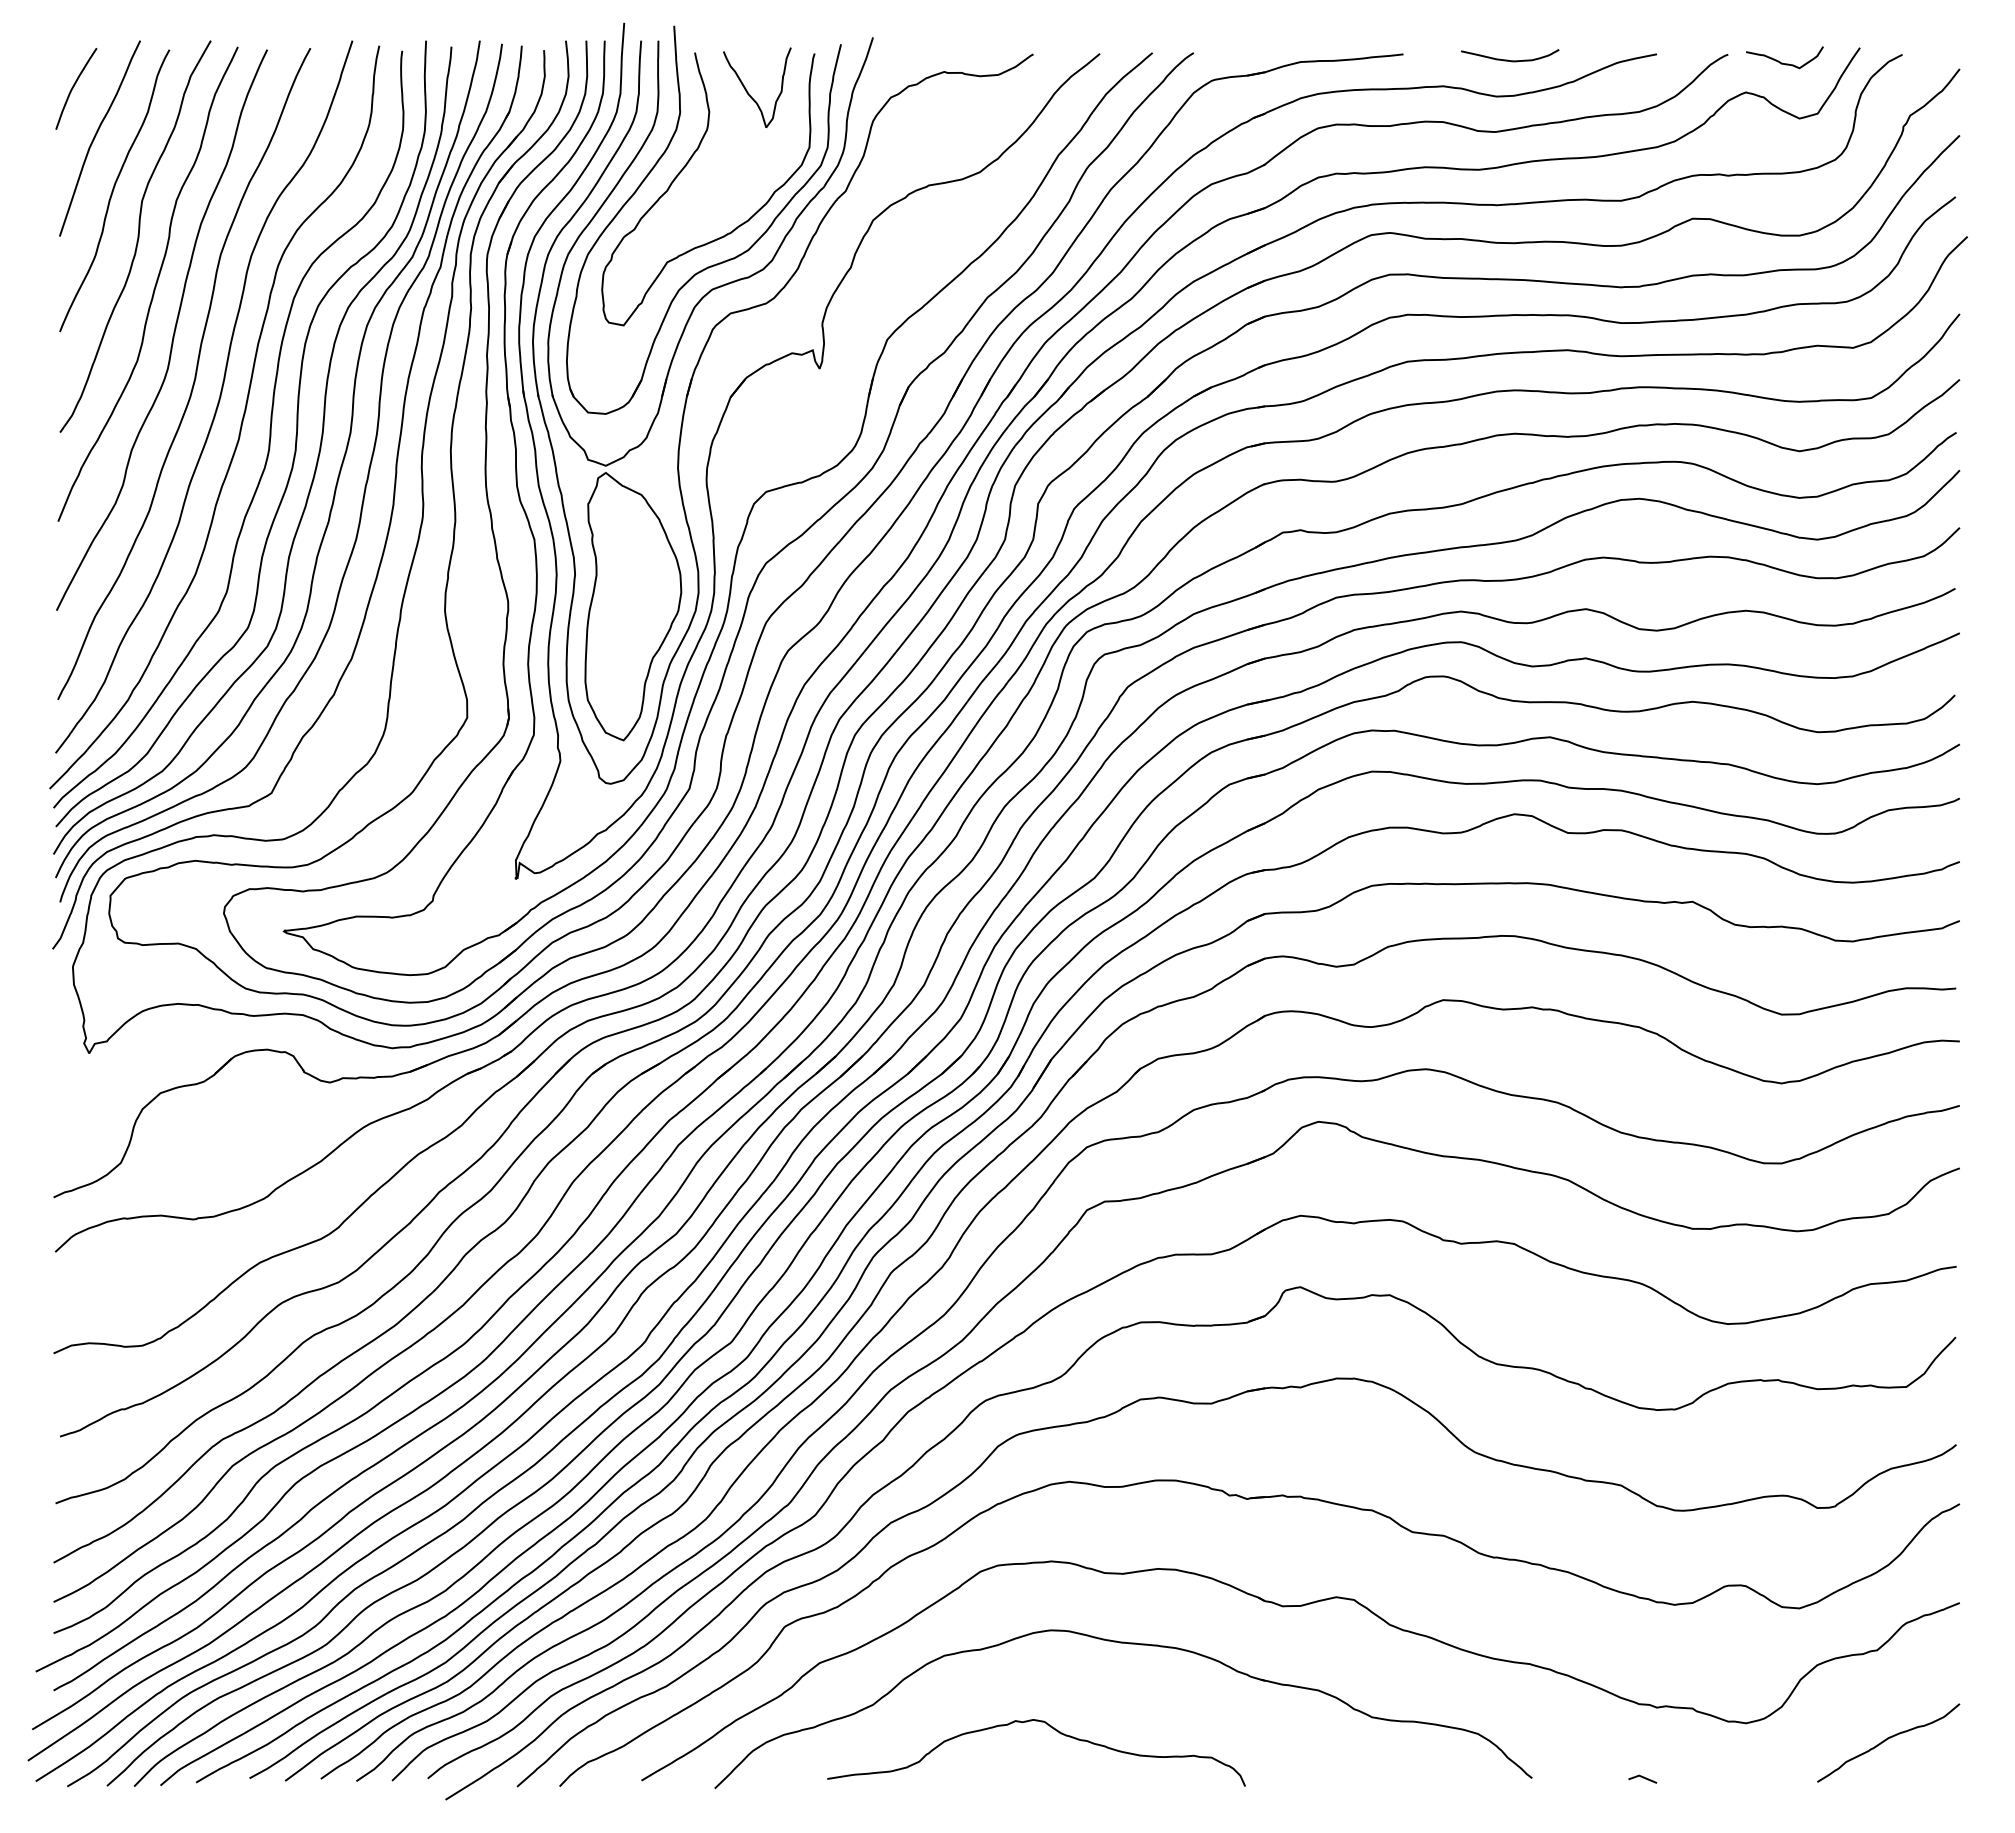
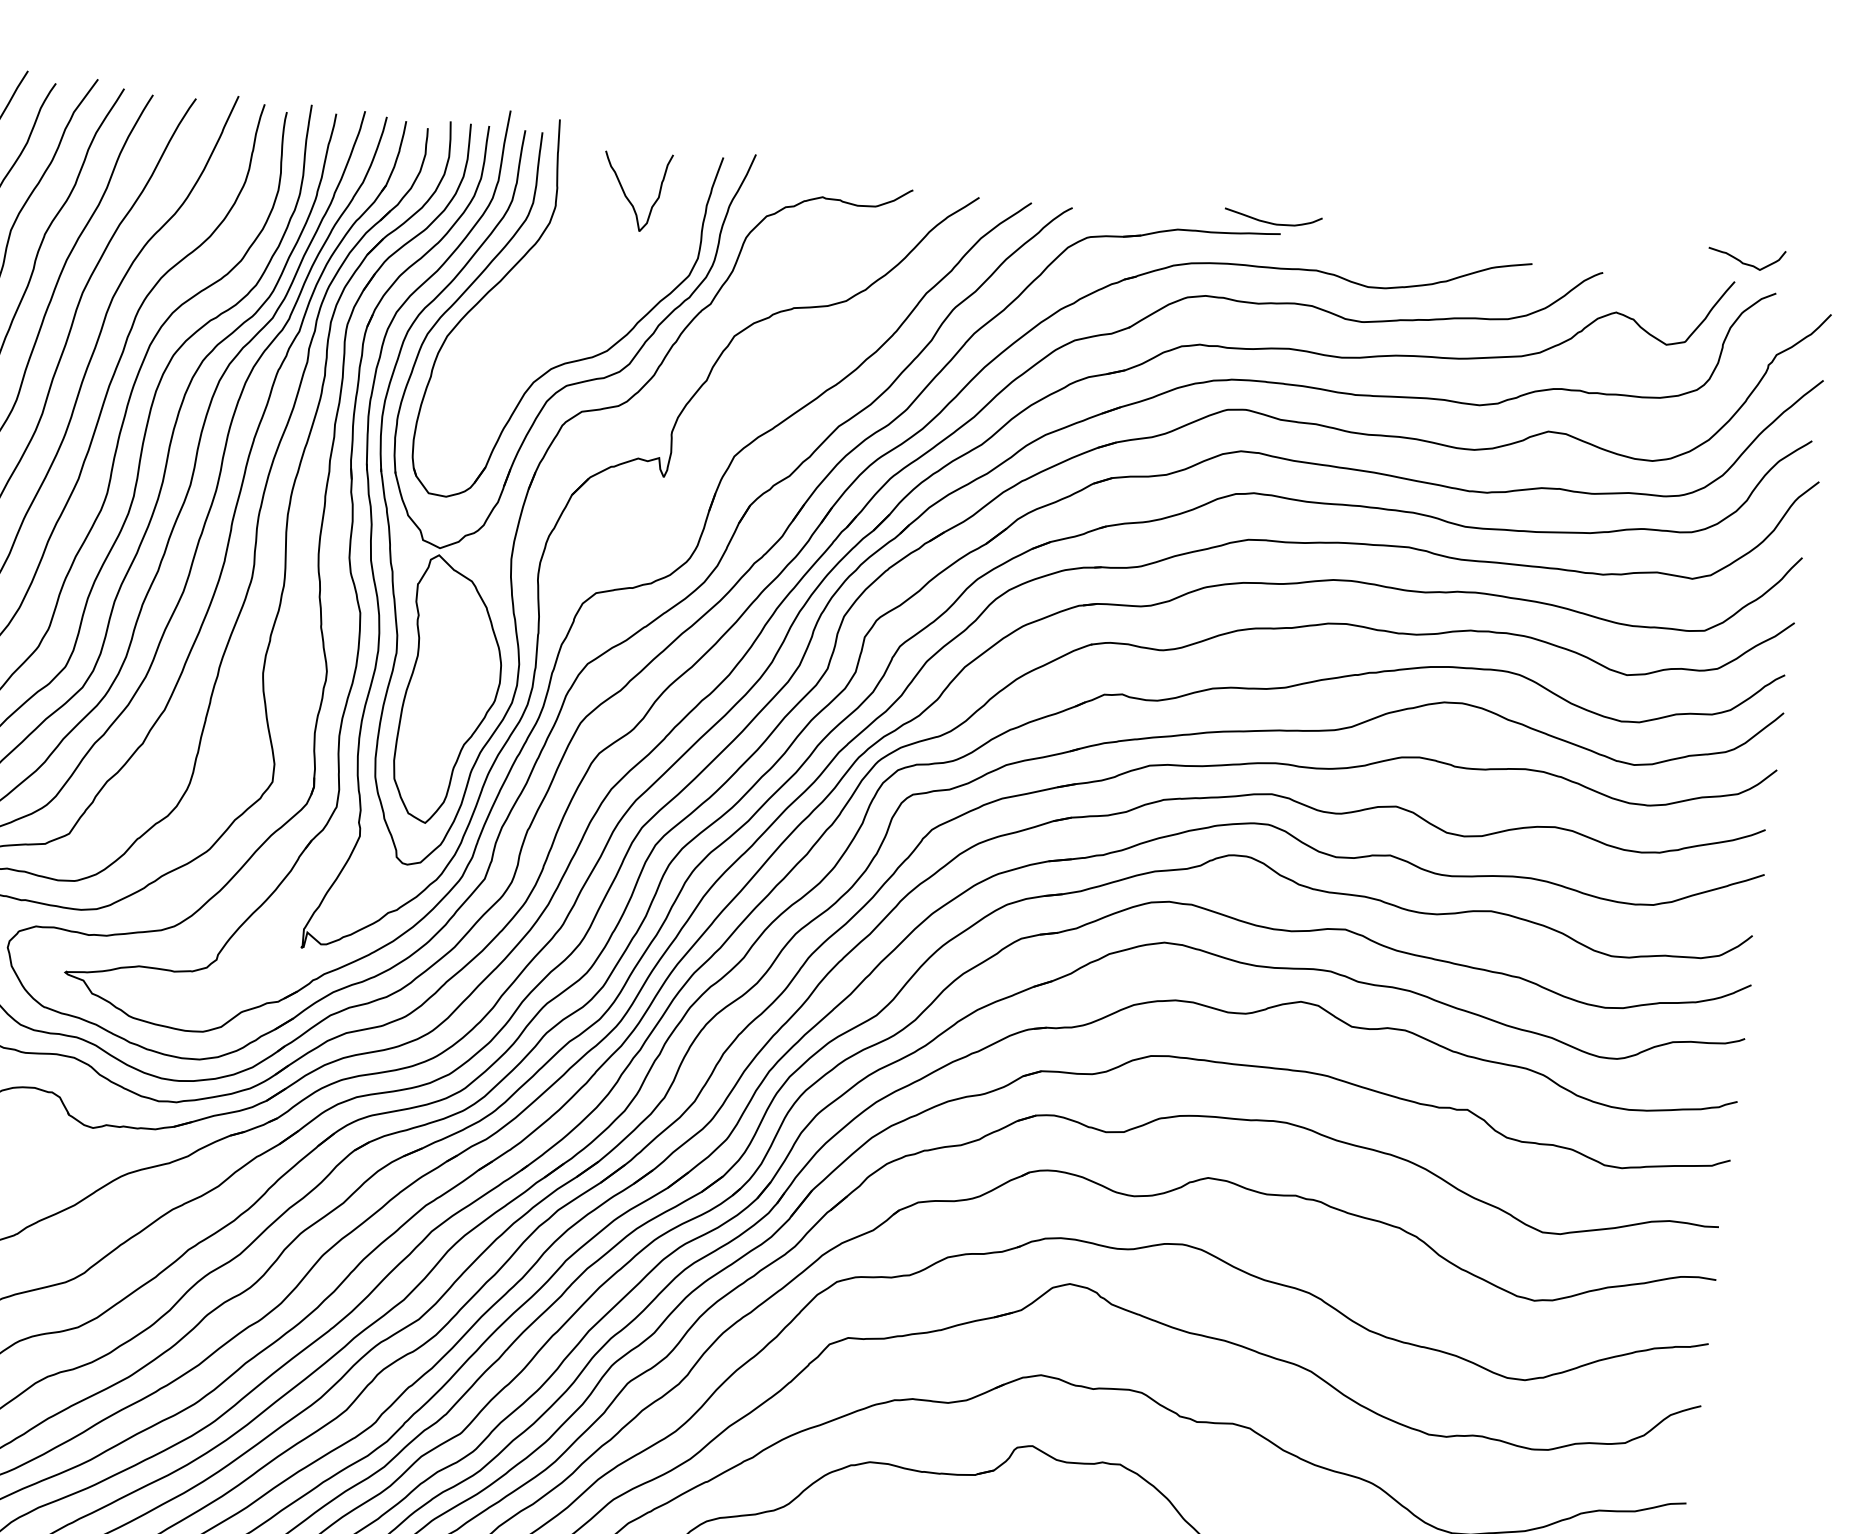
curve: (1508, 59) -> (1271, 222), moved
curve: (1782, 62) -> (1743, 262), moved
curve: (682, 171) -> (550, 265), removed

